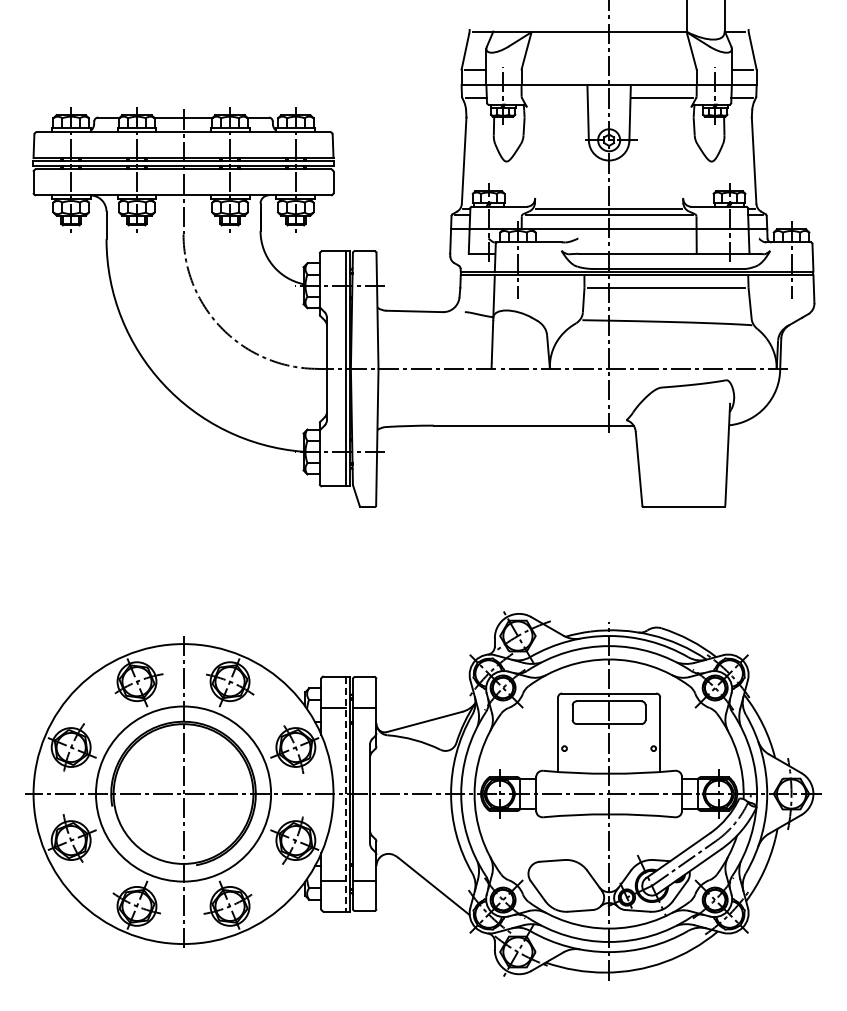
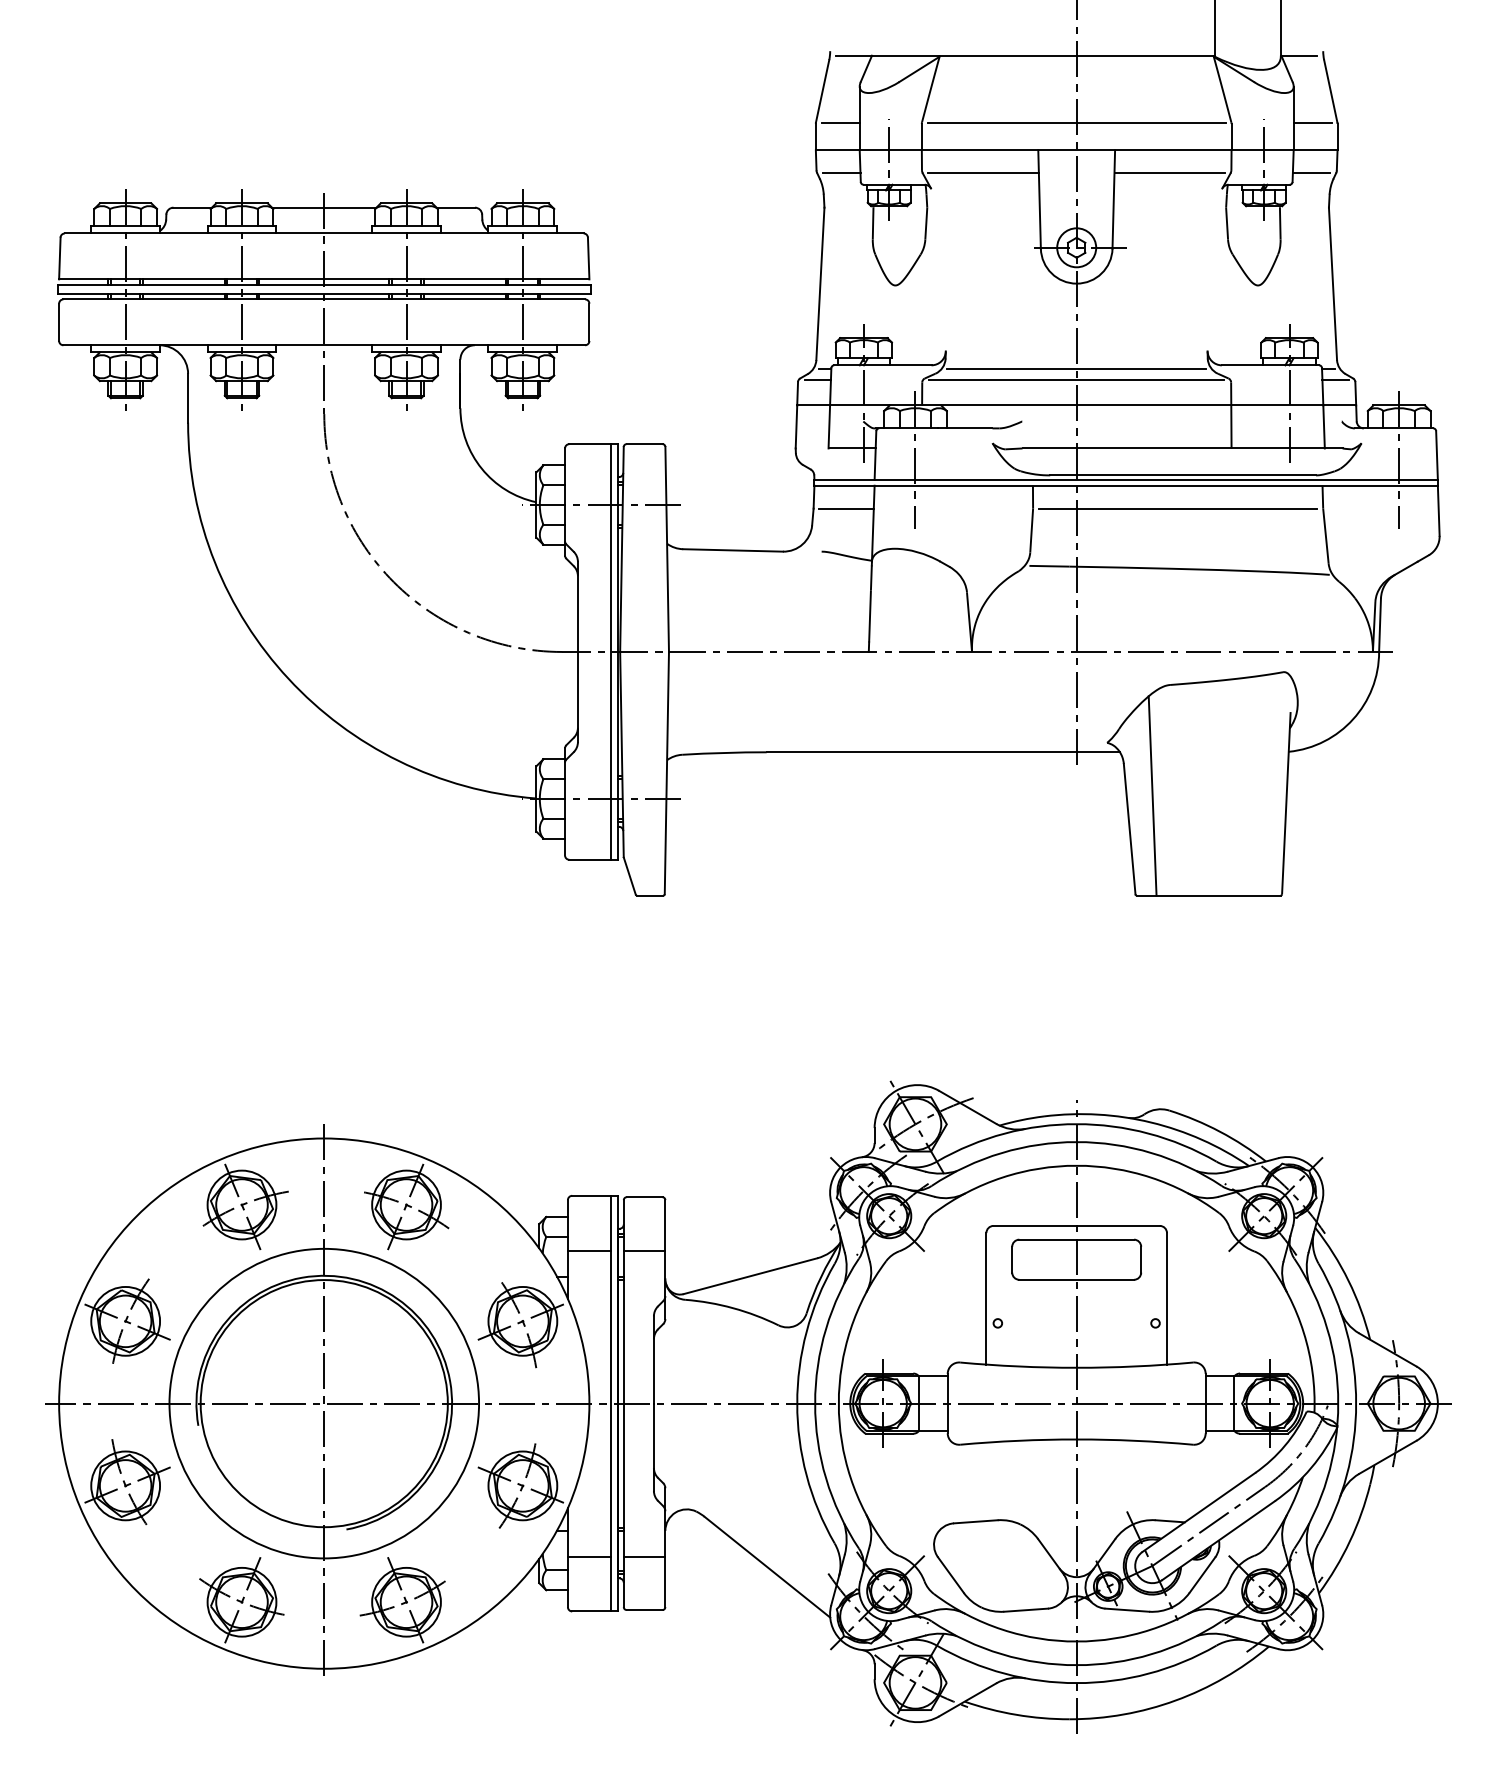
line: (608, 69) -> (1075, 122), added
line: (556, 98) -> (983, 173), added
line: (478, 287) -> (845, 508), added
line: (651, 449) -> (1151, 794), added
line: (345, 794) -> (610, 1404), dashed -> solid

